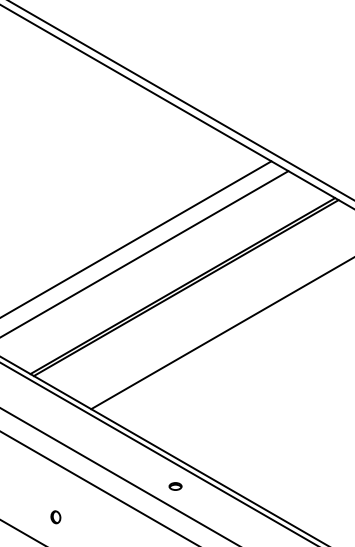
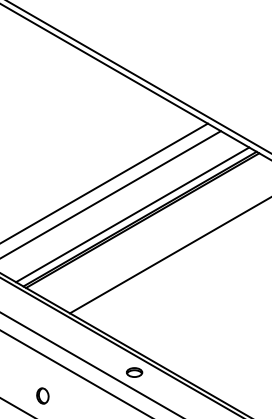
line: (172, 280) -> (132, 214), added
part: (175, 486) -> (134, 372), size x1.67
part: (55, 517) -> (42, 396), size x1.67

